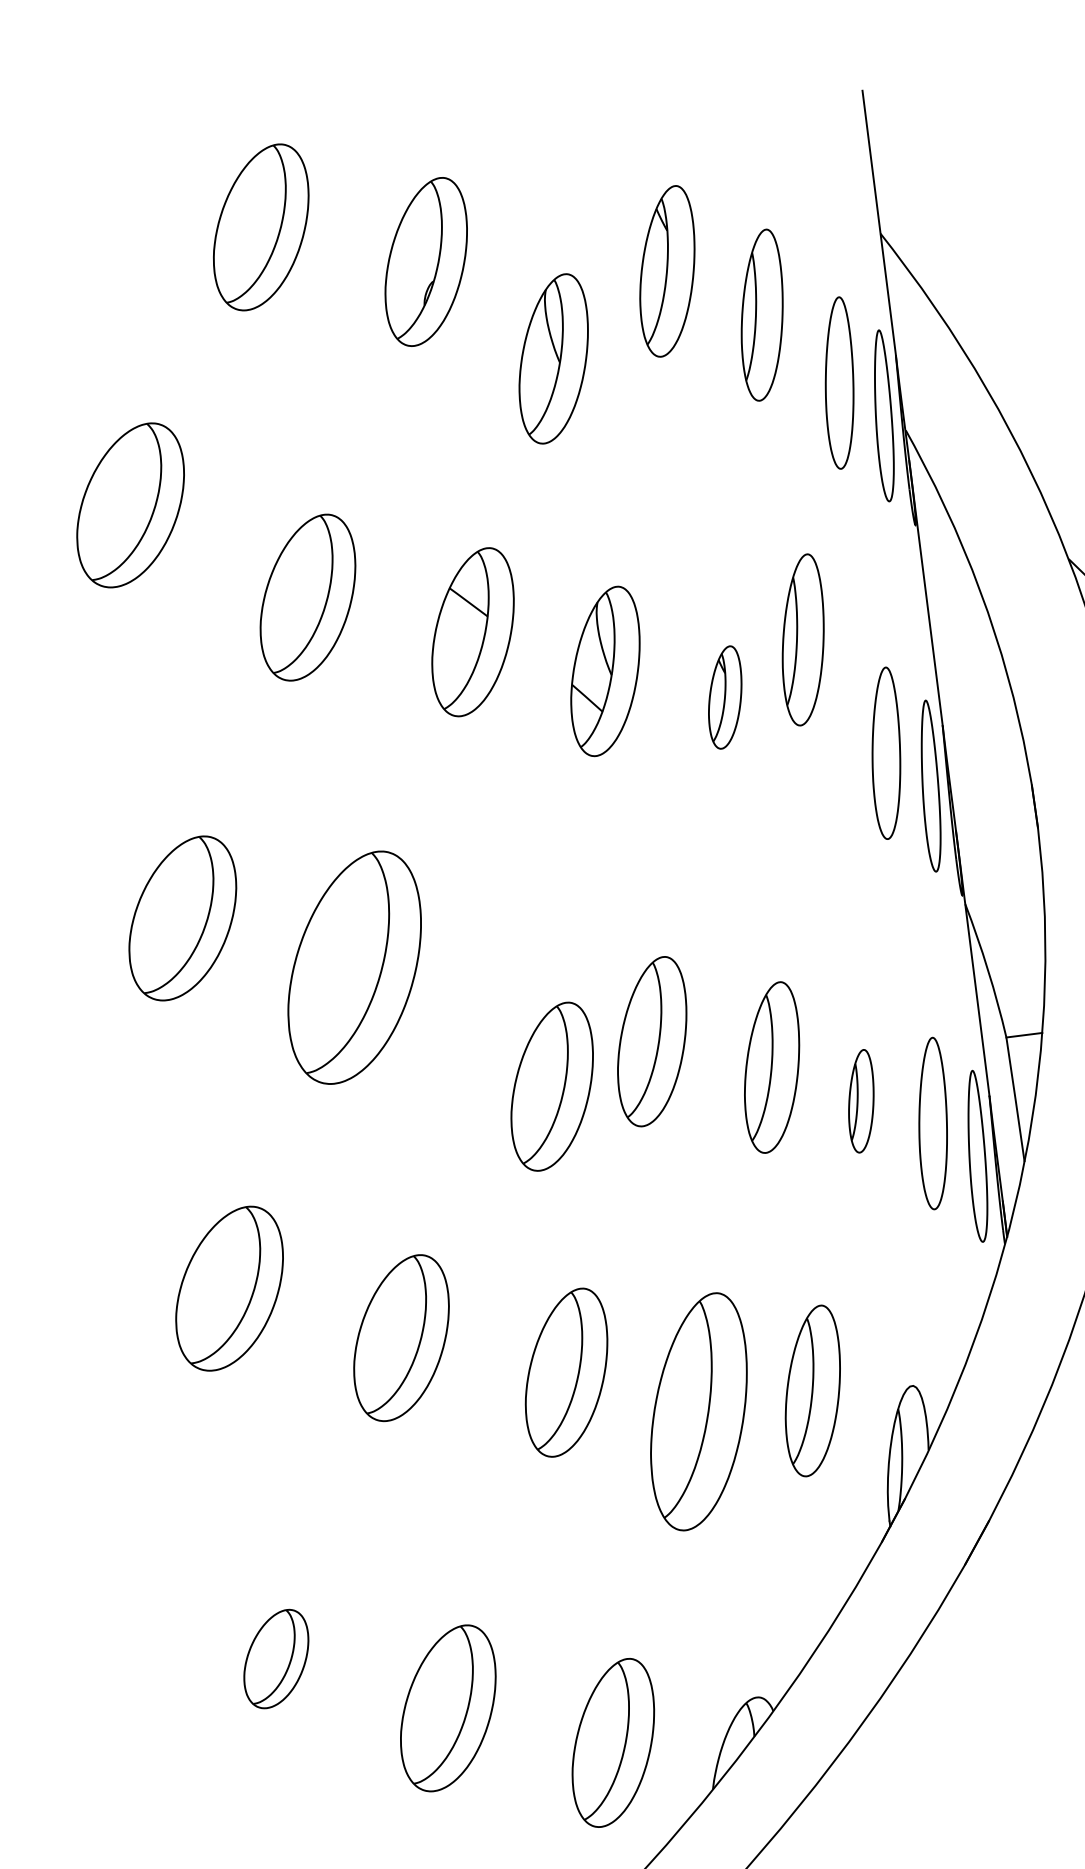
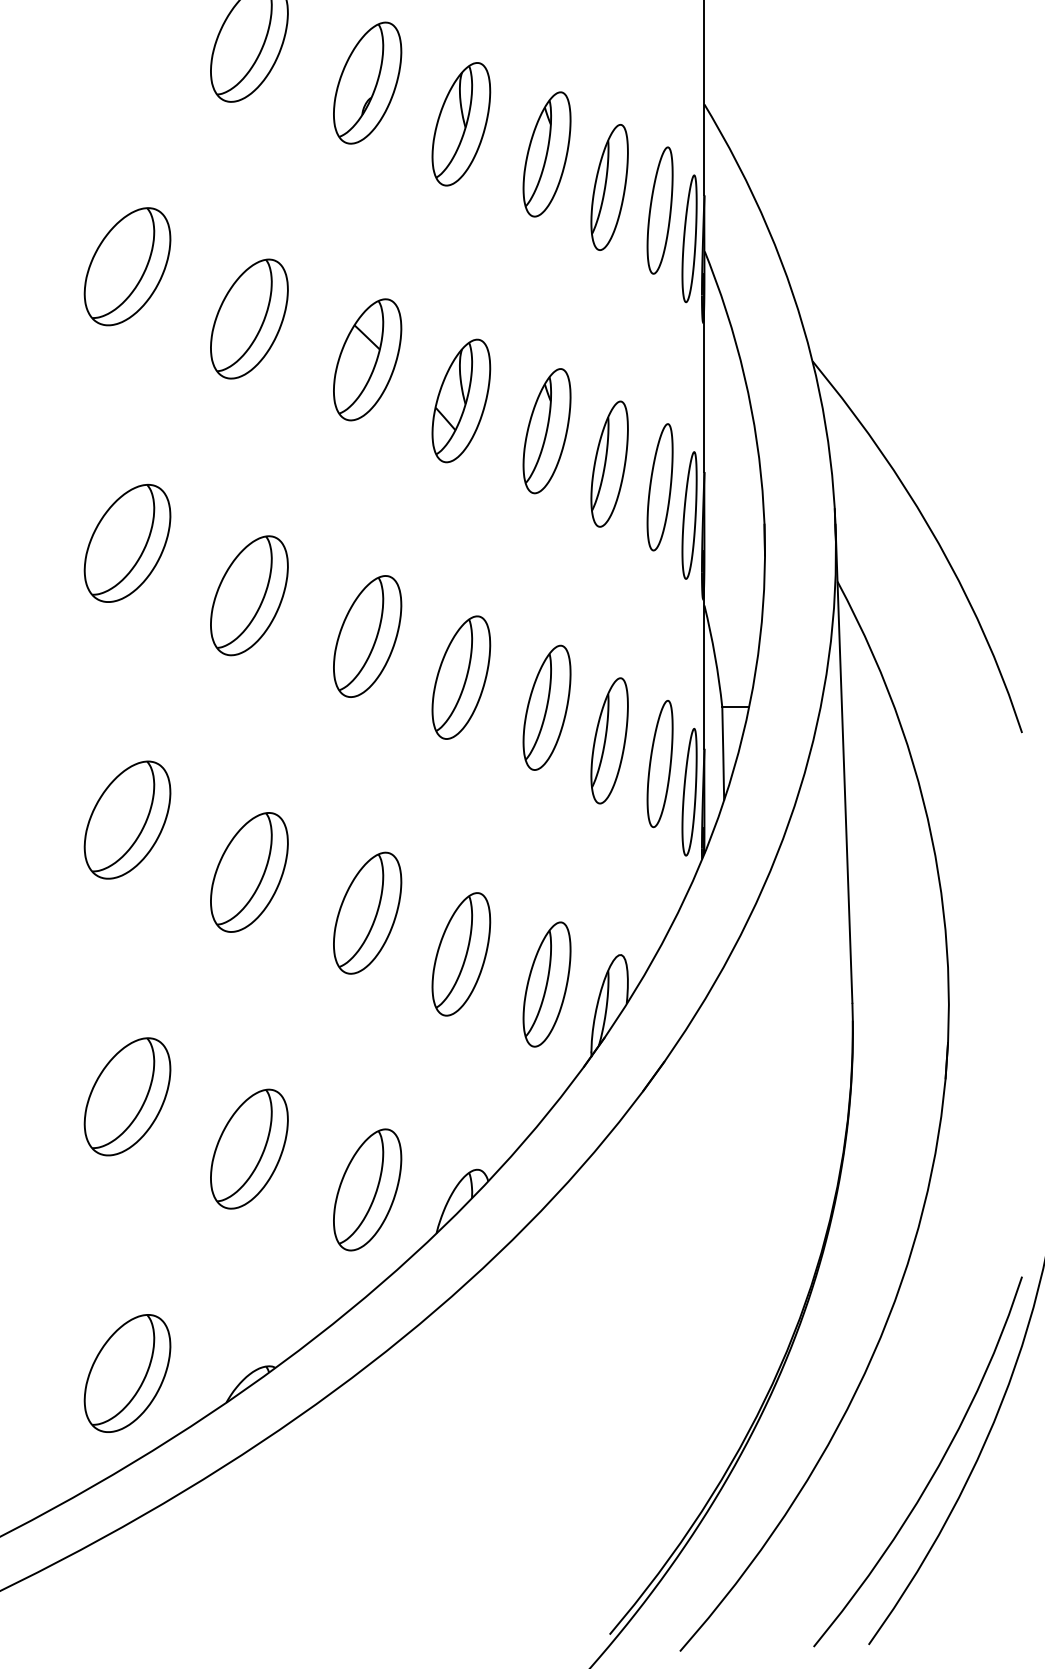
part: (666, 271) -> (546, 154), moved
part: (761, 315) -> (609, 187), moved
part: (553, 359) -> (461, 124), moved
part: (130, 505) -> (127, 266), moved
part: (802, 639) -> (609, 463), moved
part: (724, 697) -> (546, 431), size x1.67
part: (354, 967) -> (249, 595), size x0.71
part: (552, 1086) -> (367, 636), moved
part: (861, 1100) -> (609, 740), size x1.67
part: (812, 1391) -> (546, 984), moved
part: (699, 1412) -> (461, 954), size x0.71
part: (276, 1658) -> (127, 1096), size x1.67

